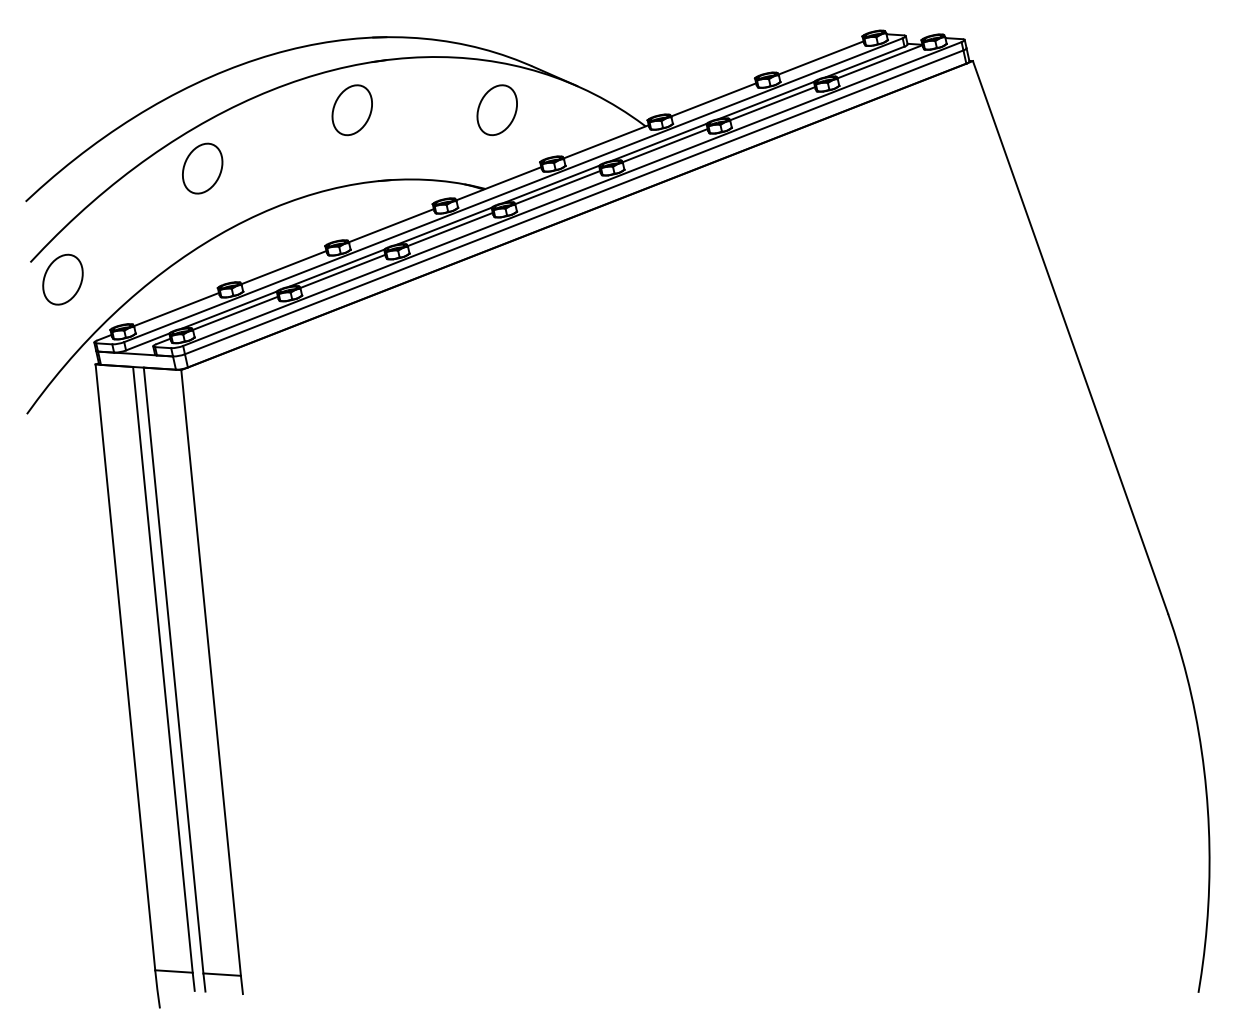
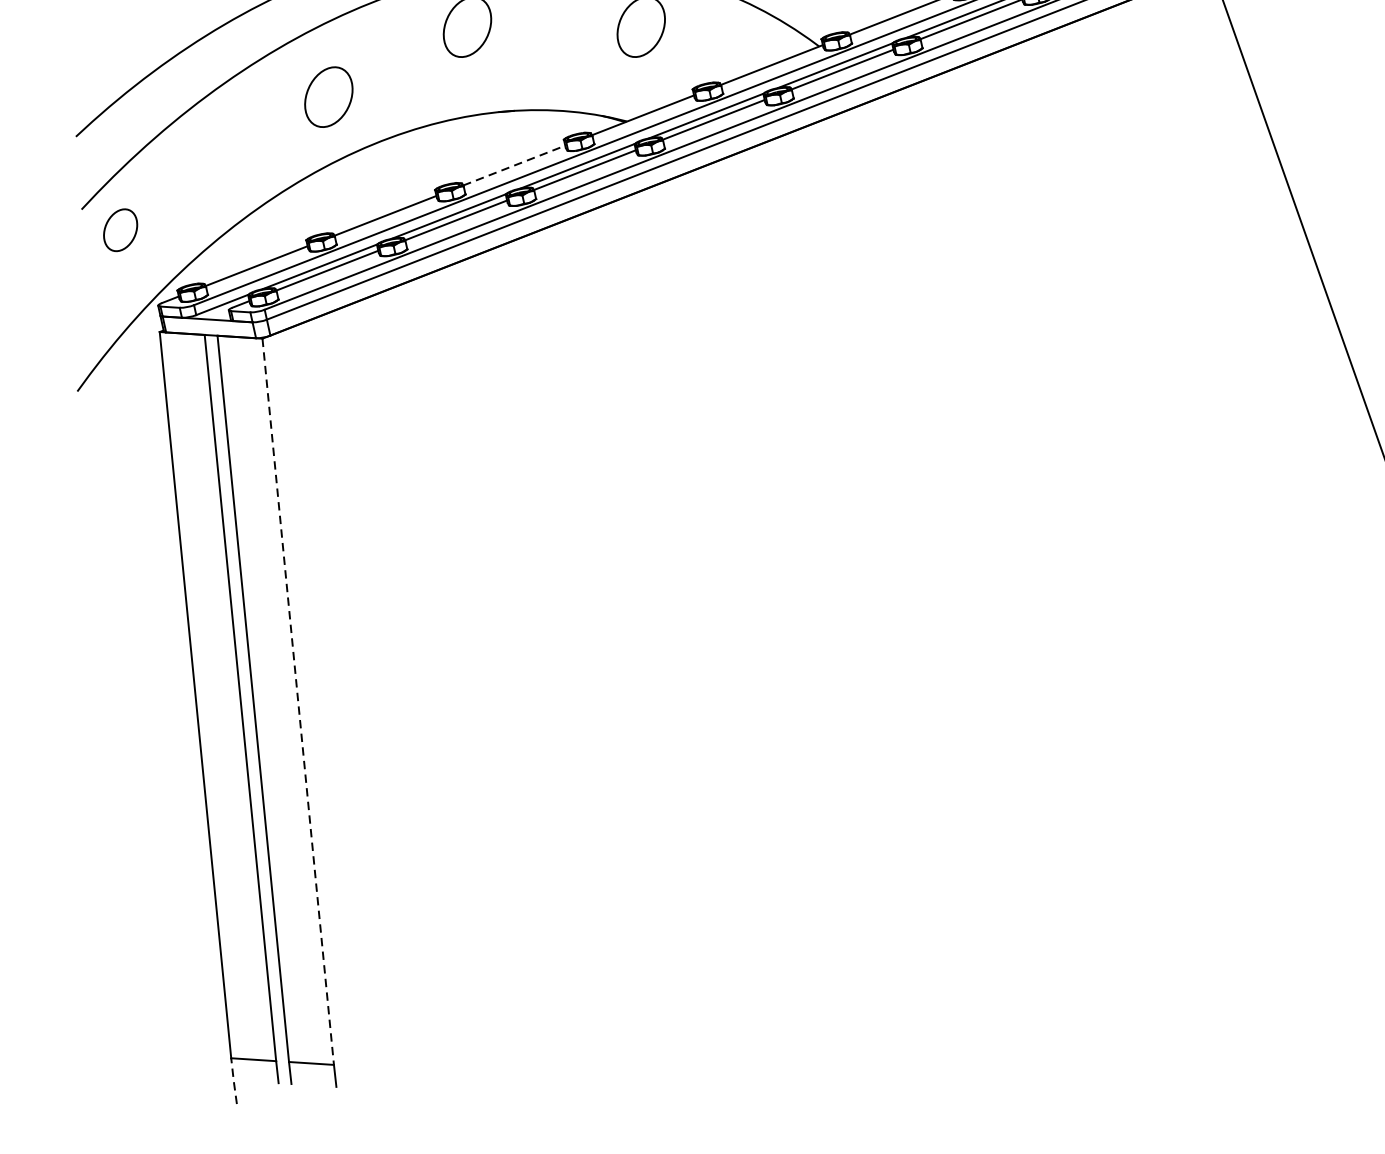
part: (202, 168) -> (328, 96), moved
line: (391, 225) -> (514, 165), solid -> dashed
part: (62, 279) -> (120, 230), size x0.7
line: (211, 673) -> (298, 702), solid -> dashed
line: (157, 989) -> (233, 1081), solid -> dashed

